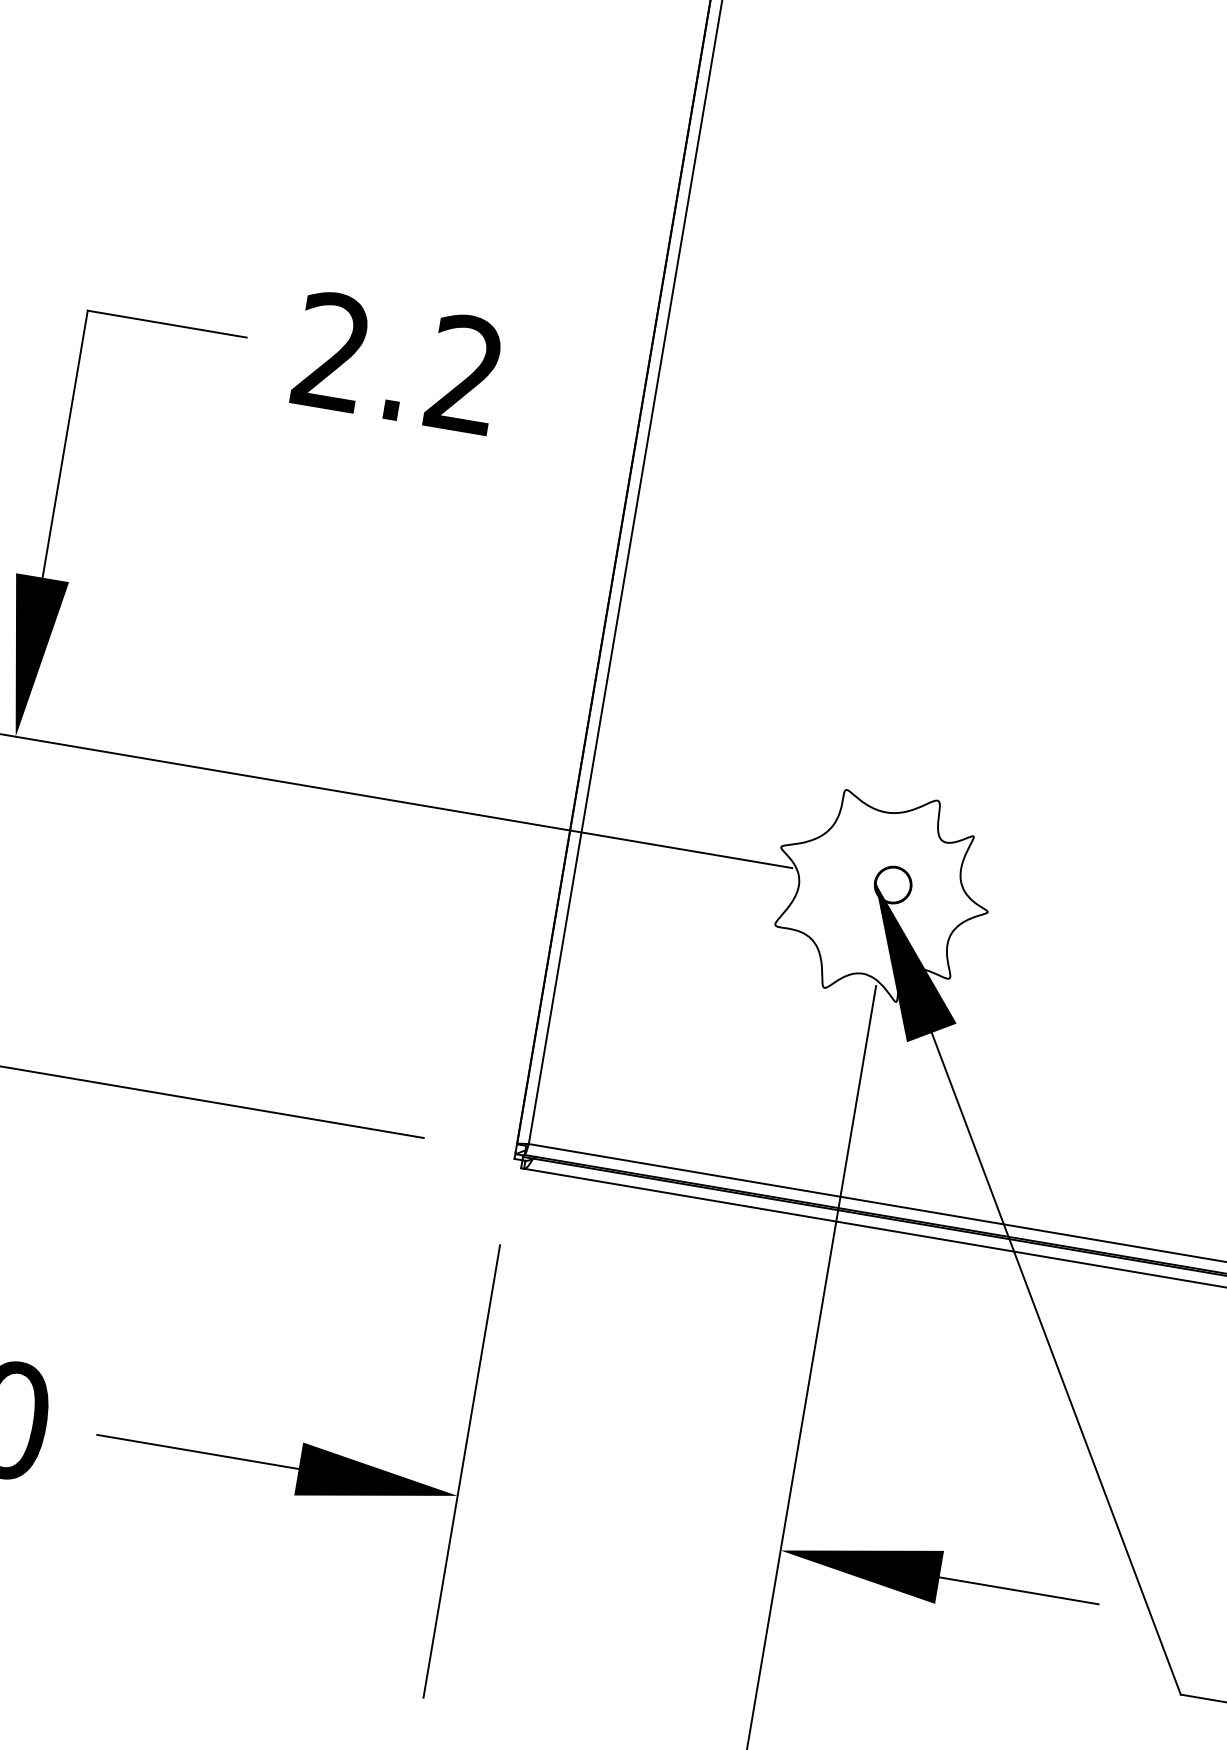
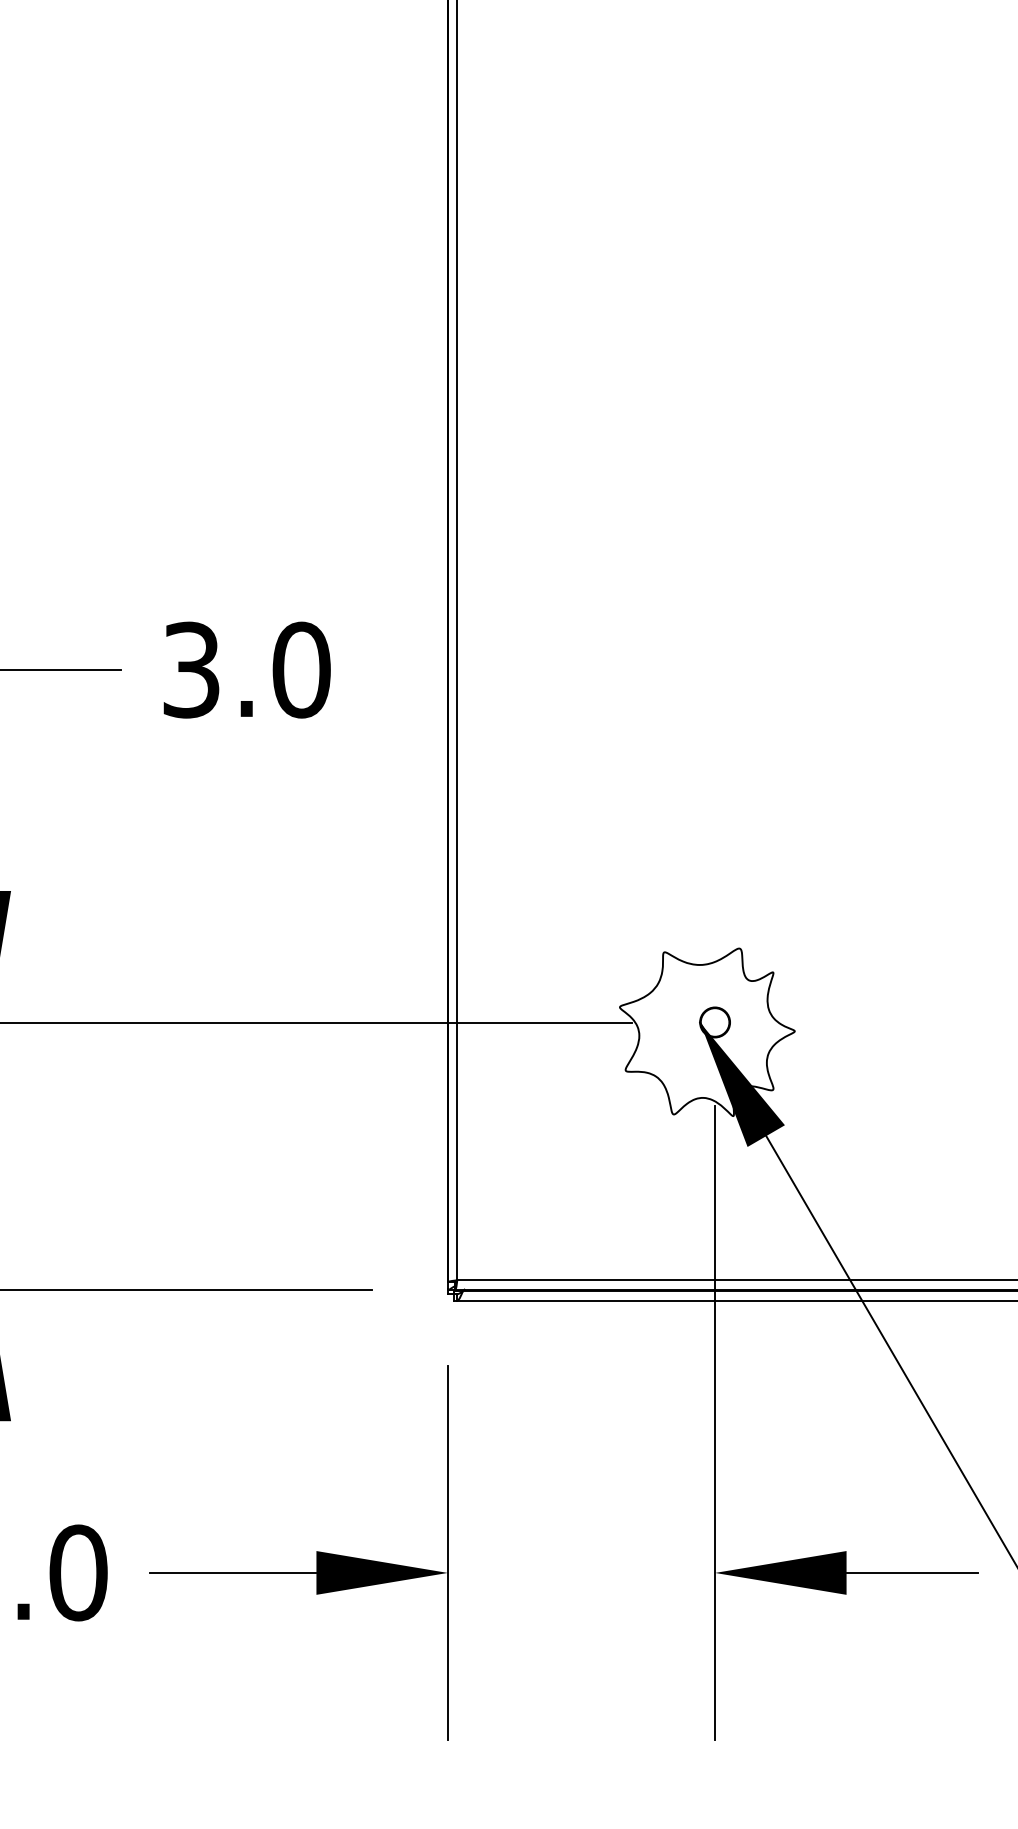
text: (398, 362) -> (246, 669), 2.2 -> 3.0

